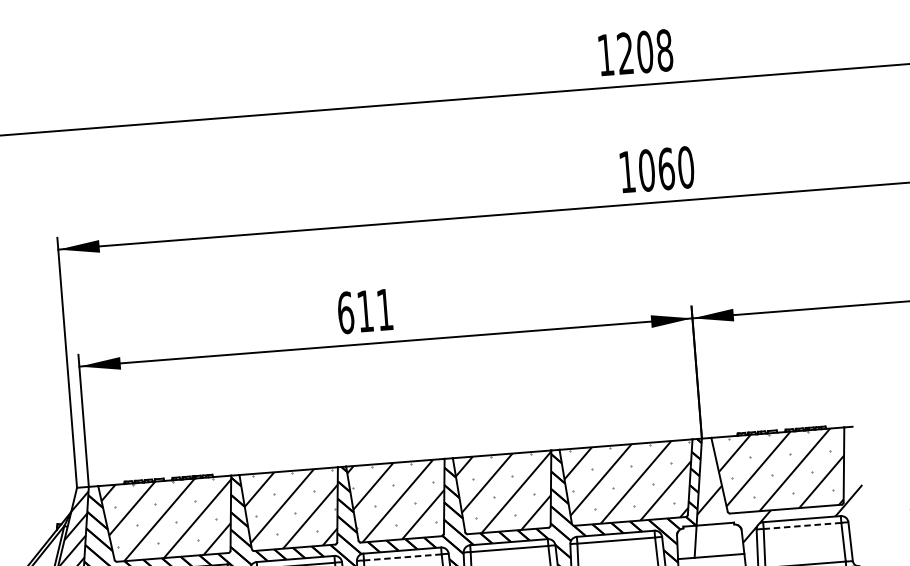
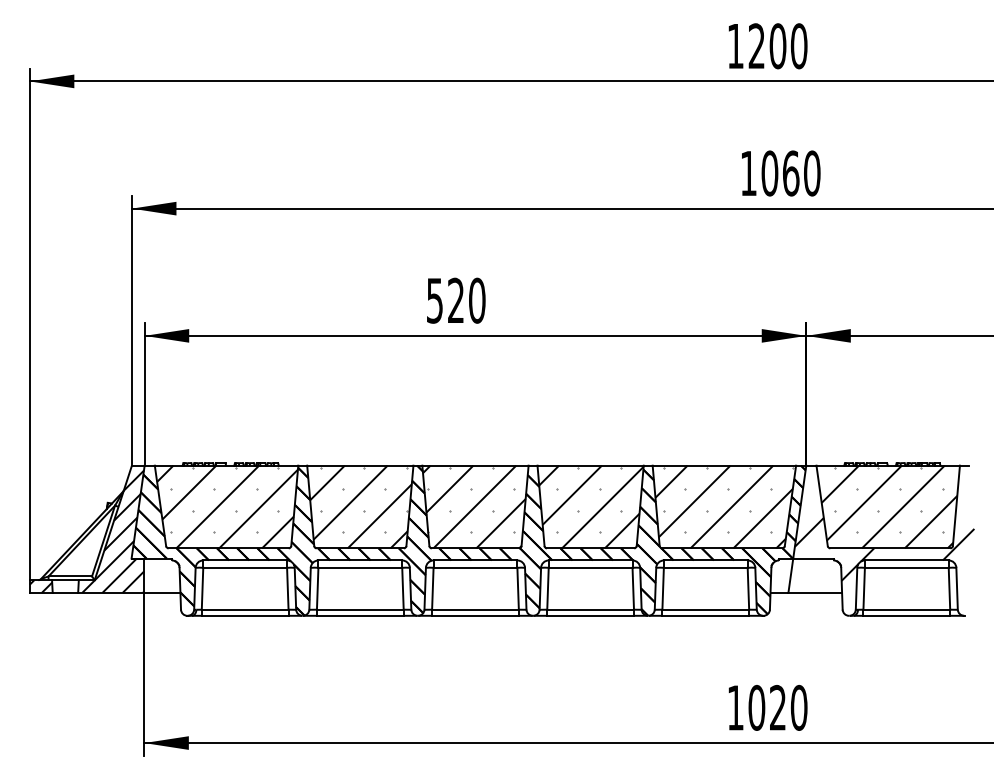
text: (664, 50) -> (798, 46), 1208 -> 1200
text: (364, 311) -> (455, 300), 611 -> 520
line: (802, 525) -> (906, 567), dashed -> solid
line: (402, 557) -> (475, 567), dashed -> solid

